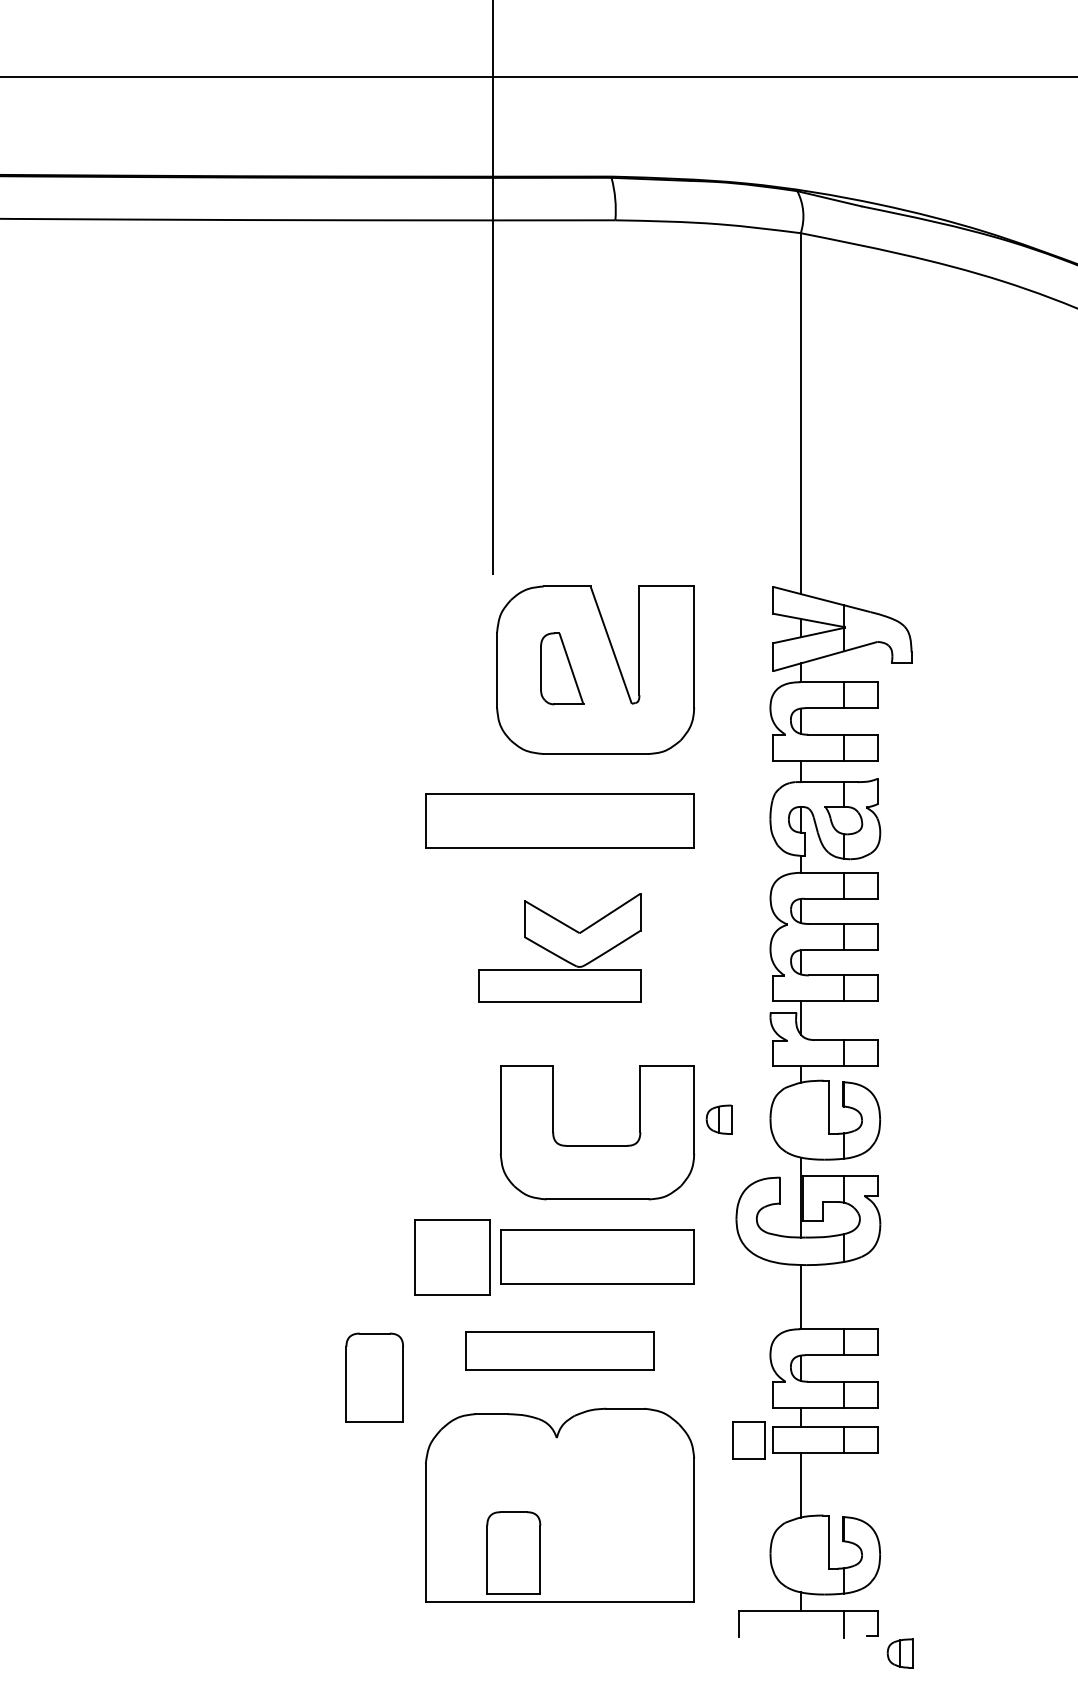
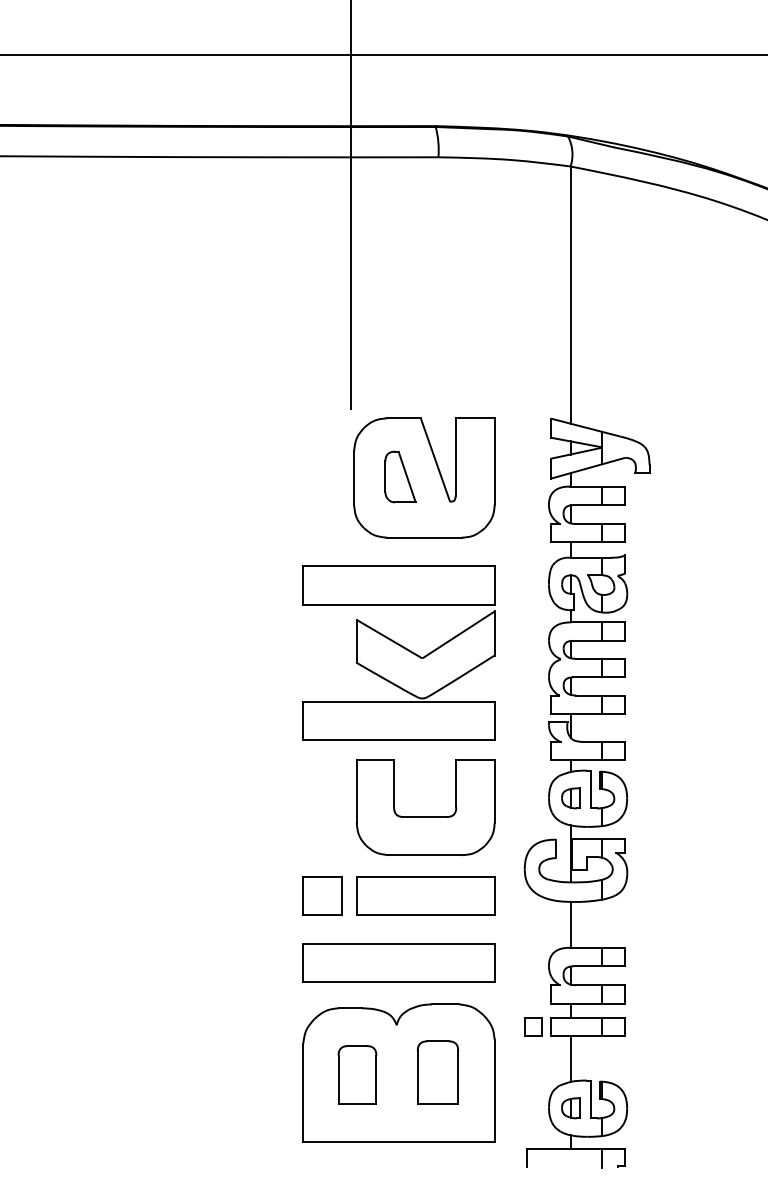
part: (559, 947) -> (398, 675), size x1.67
part: (718, 1119) -> (570, 798), moved
part: (452, 1256) -> (322, 895), size x0.71
part: (559, 1350) -> (398, 962), size x1.43
part: (374, 1377) -> (437, 1072), moved
part: (748, 1439) -> (533, 1026), size x0.71
part: (513, 1552) -> (357, 1074), moved
part: (899, 1653) -> (570, 1108), moved

